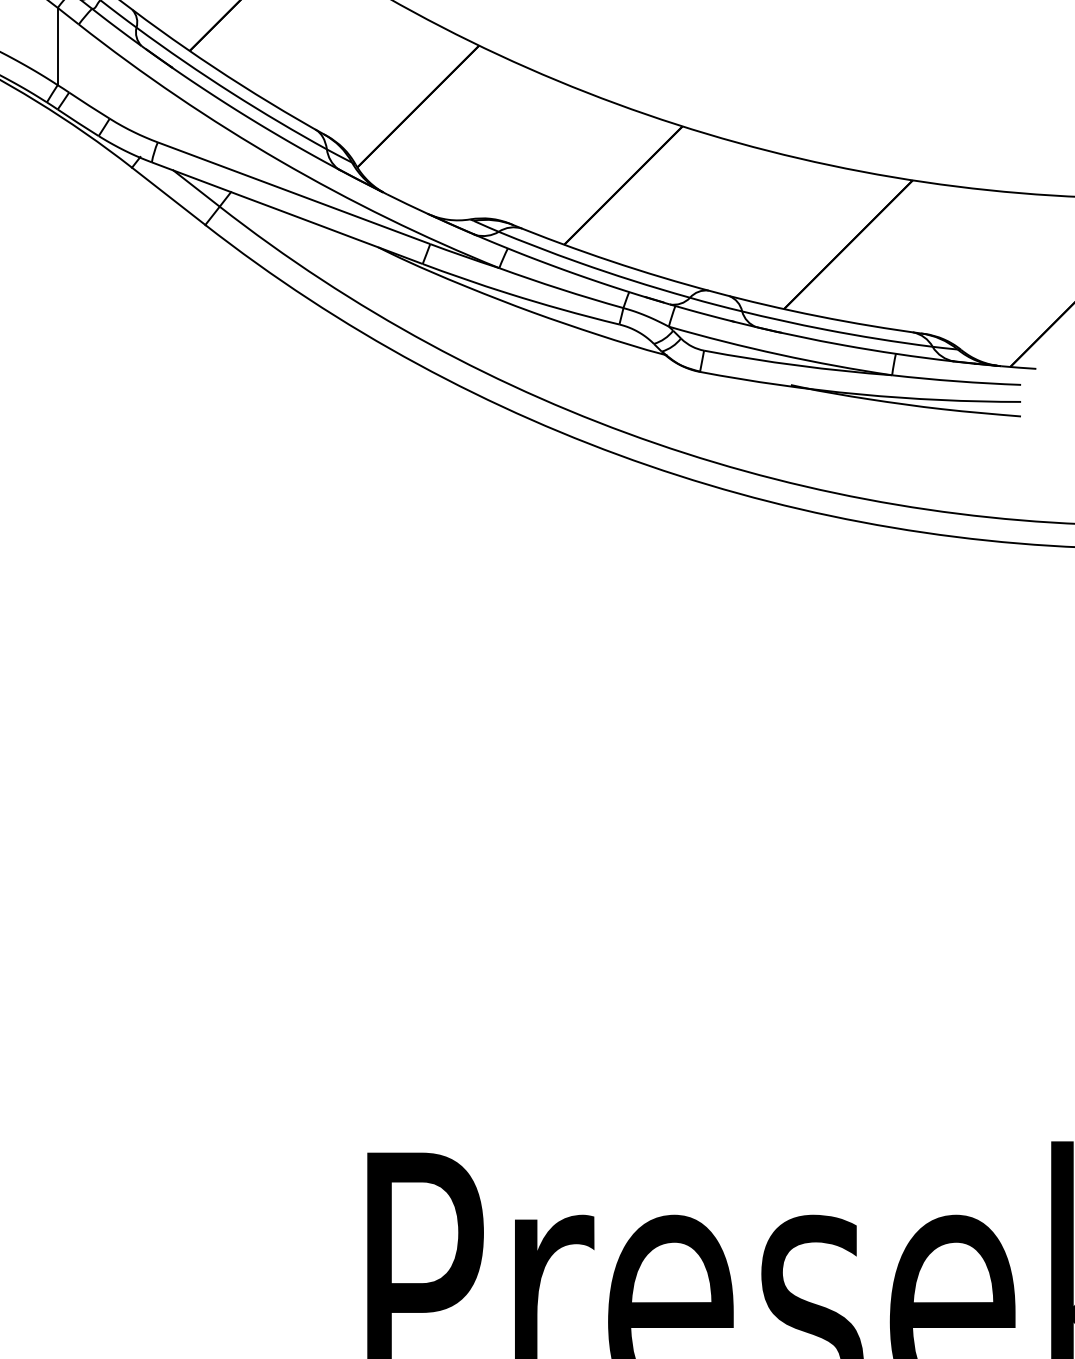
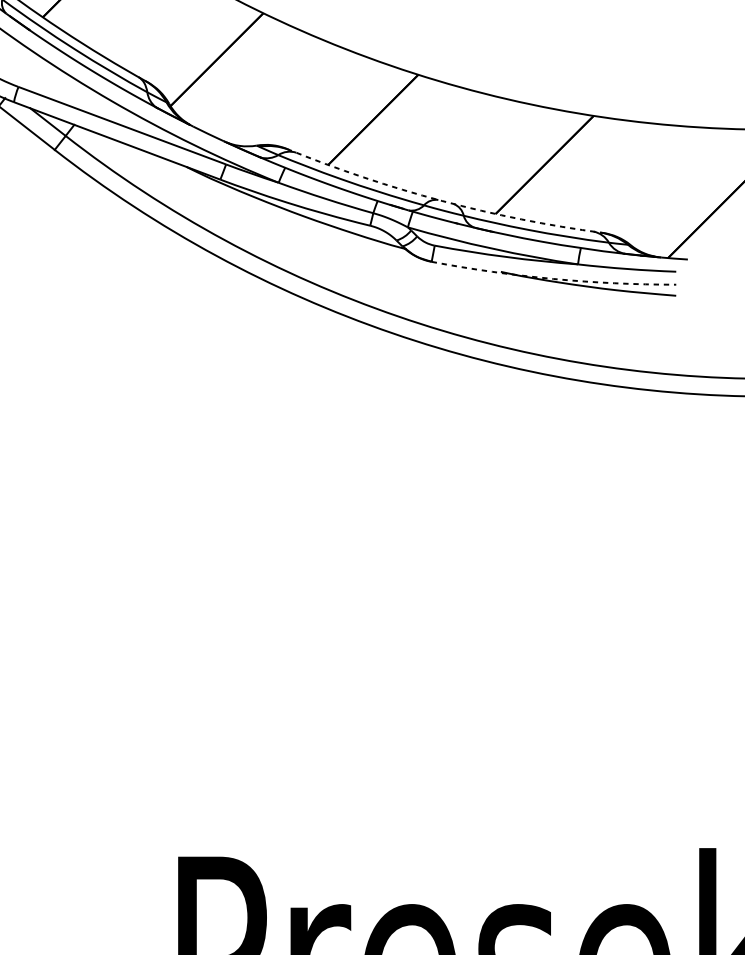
arc: (713, 292) -> (441, 201), solid -> dashed
arc: (859, 394) -> (553, 279), solid -> dashed

